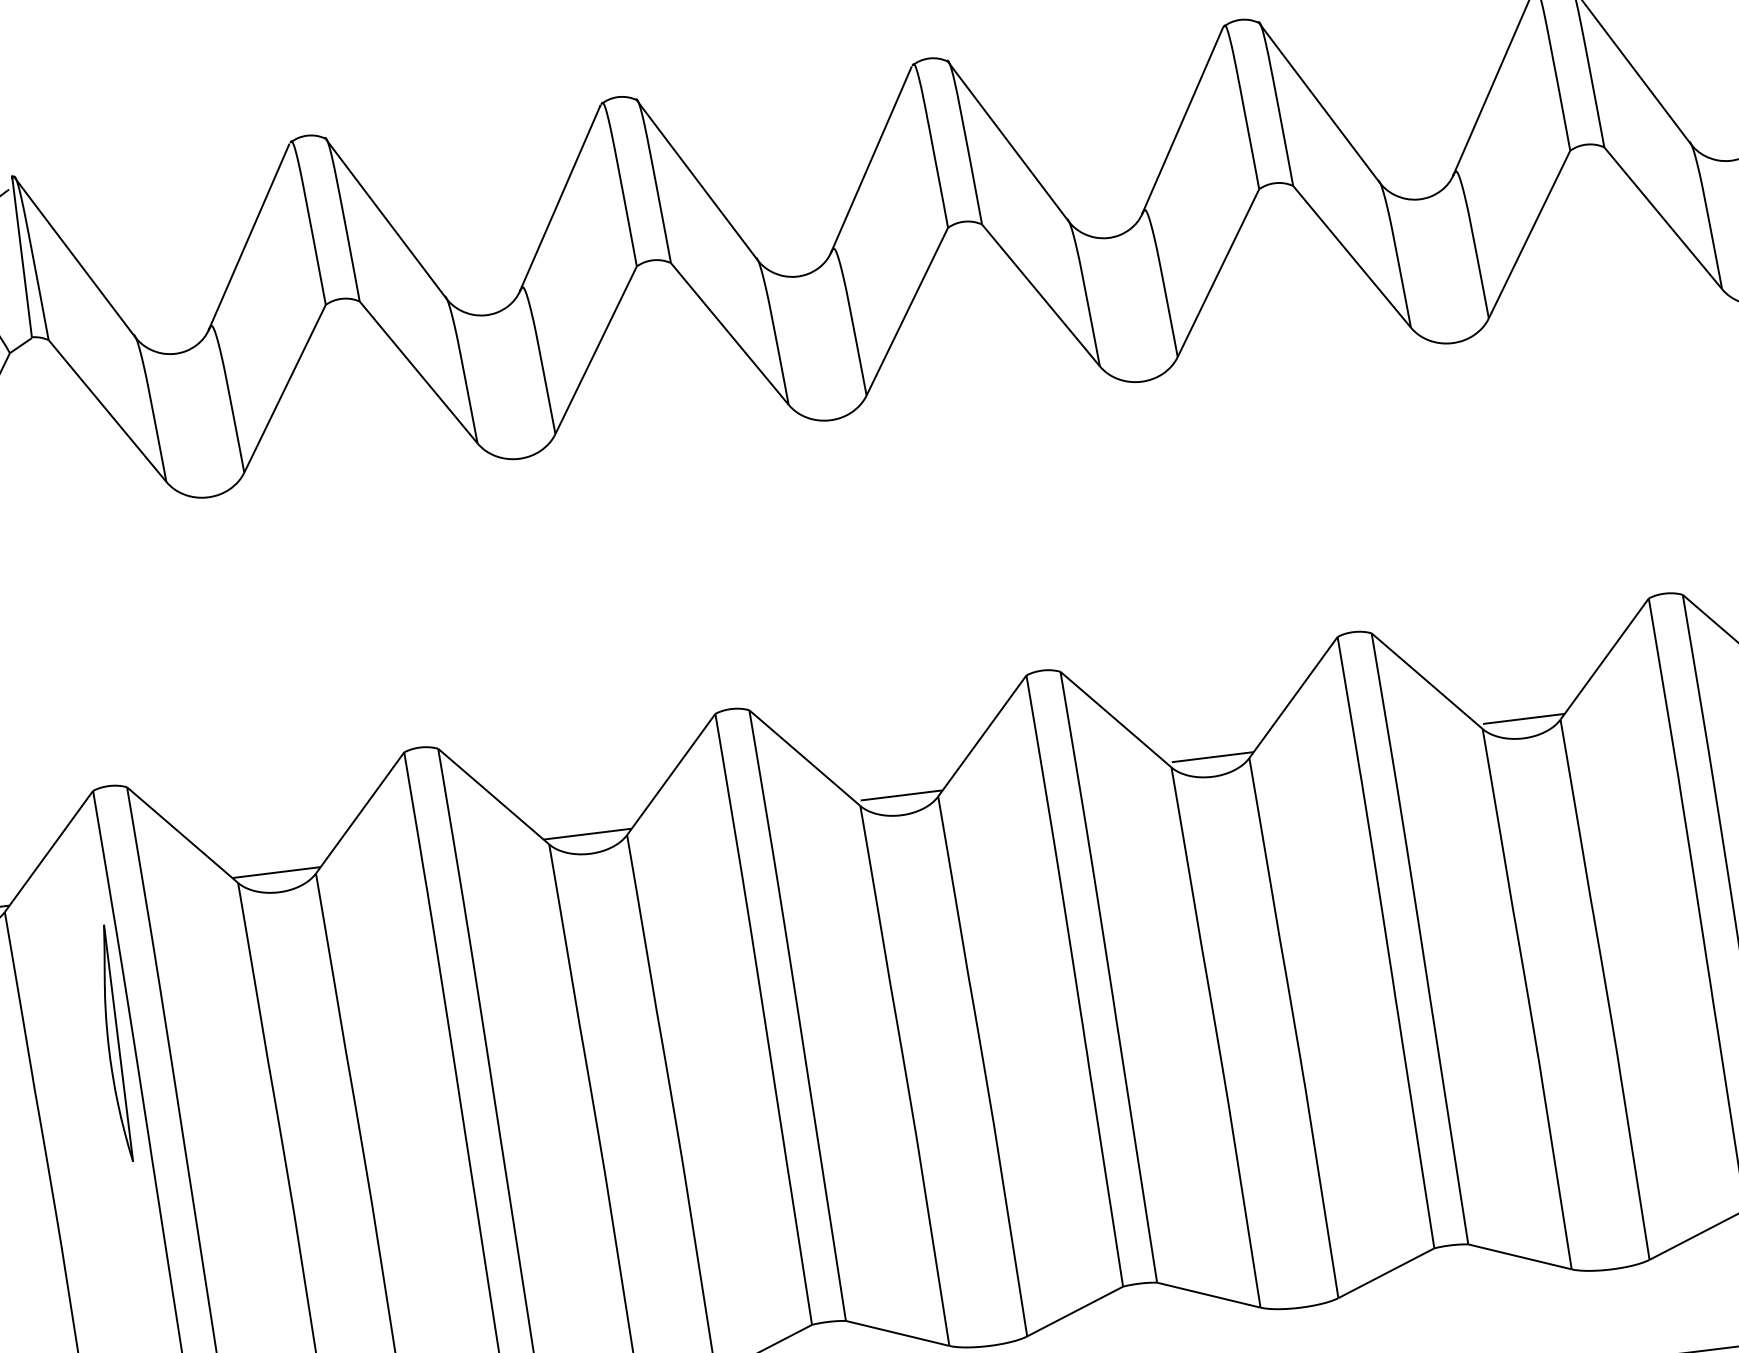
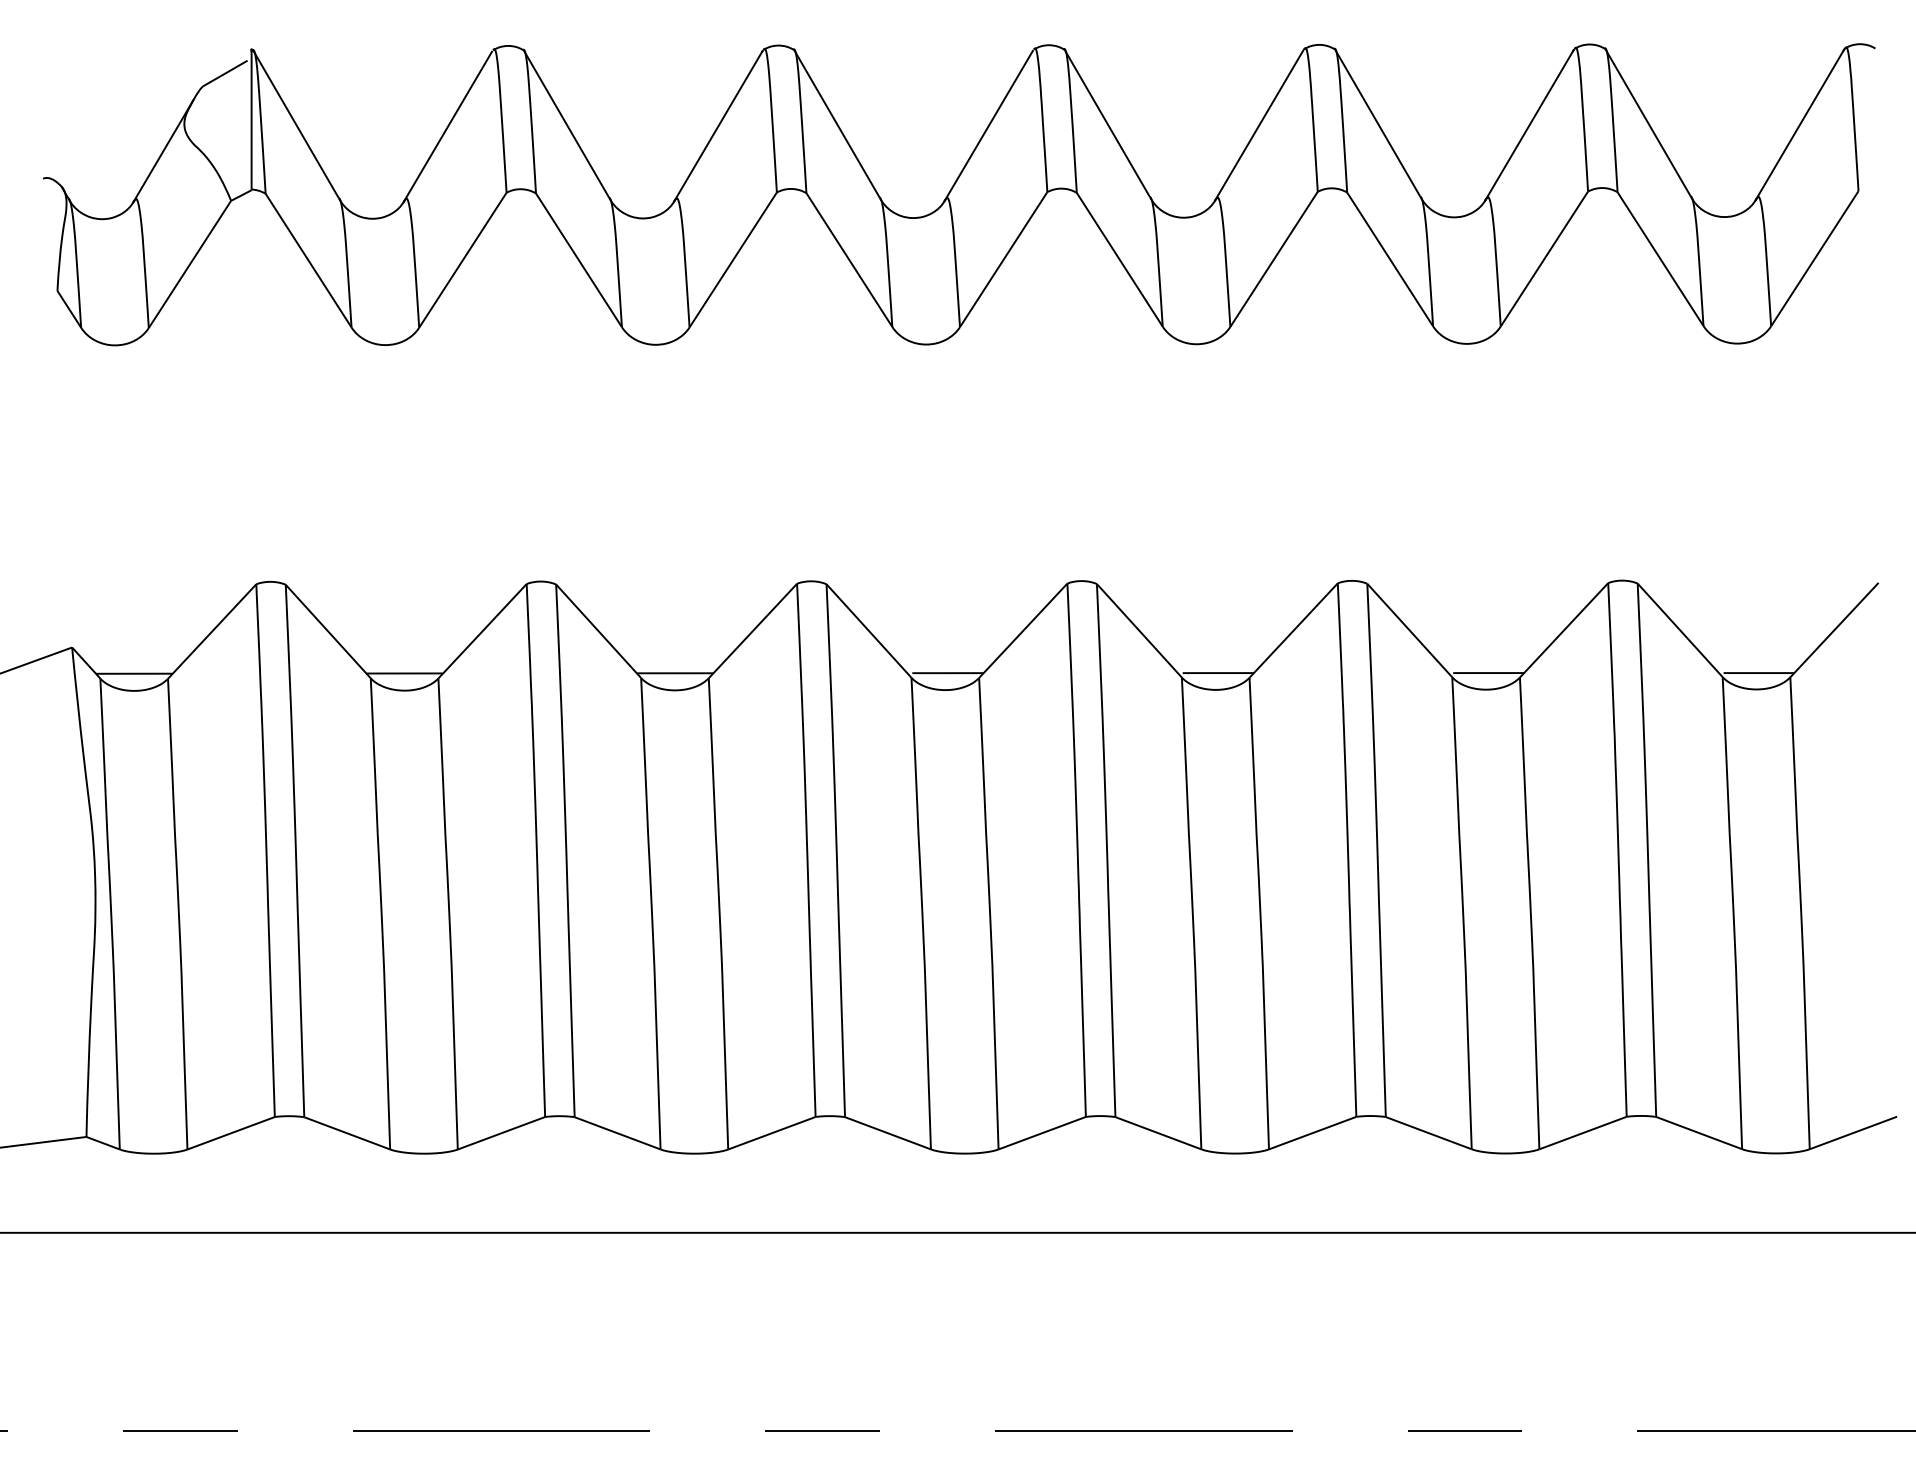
part: (112, 1043) -> (246, 802), removed

